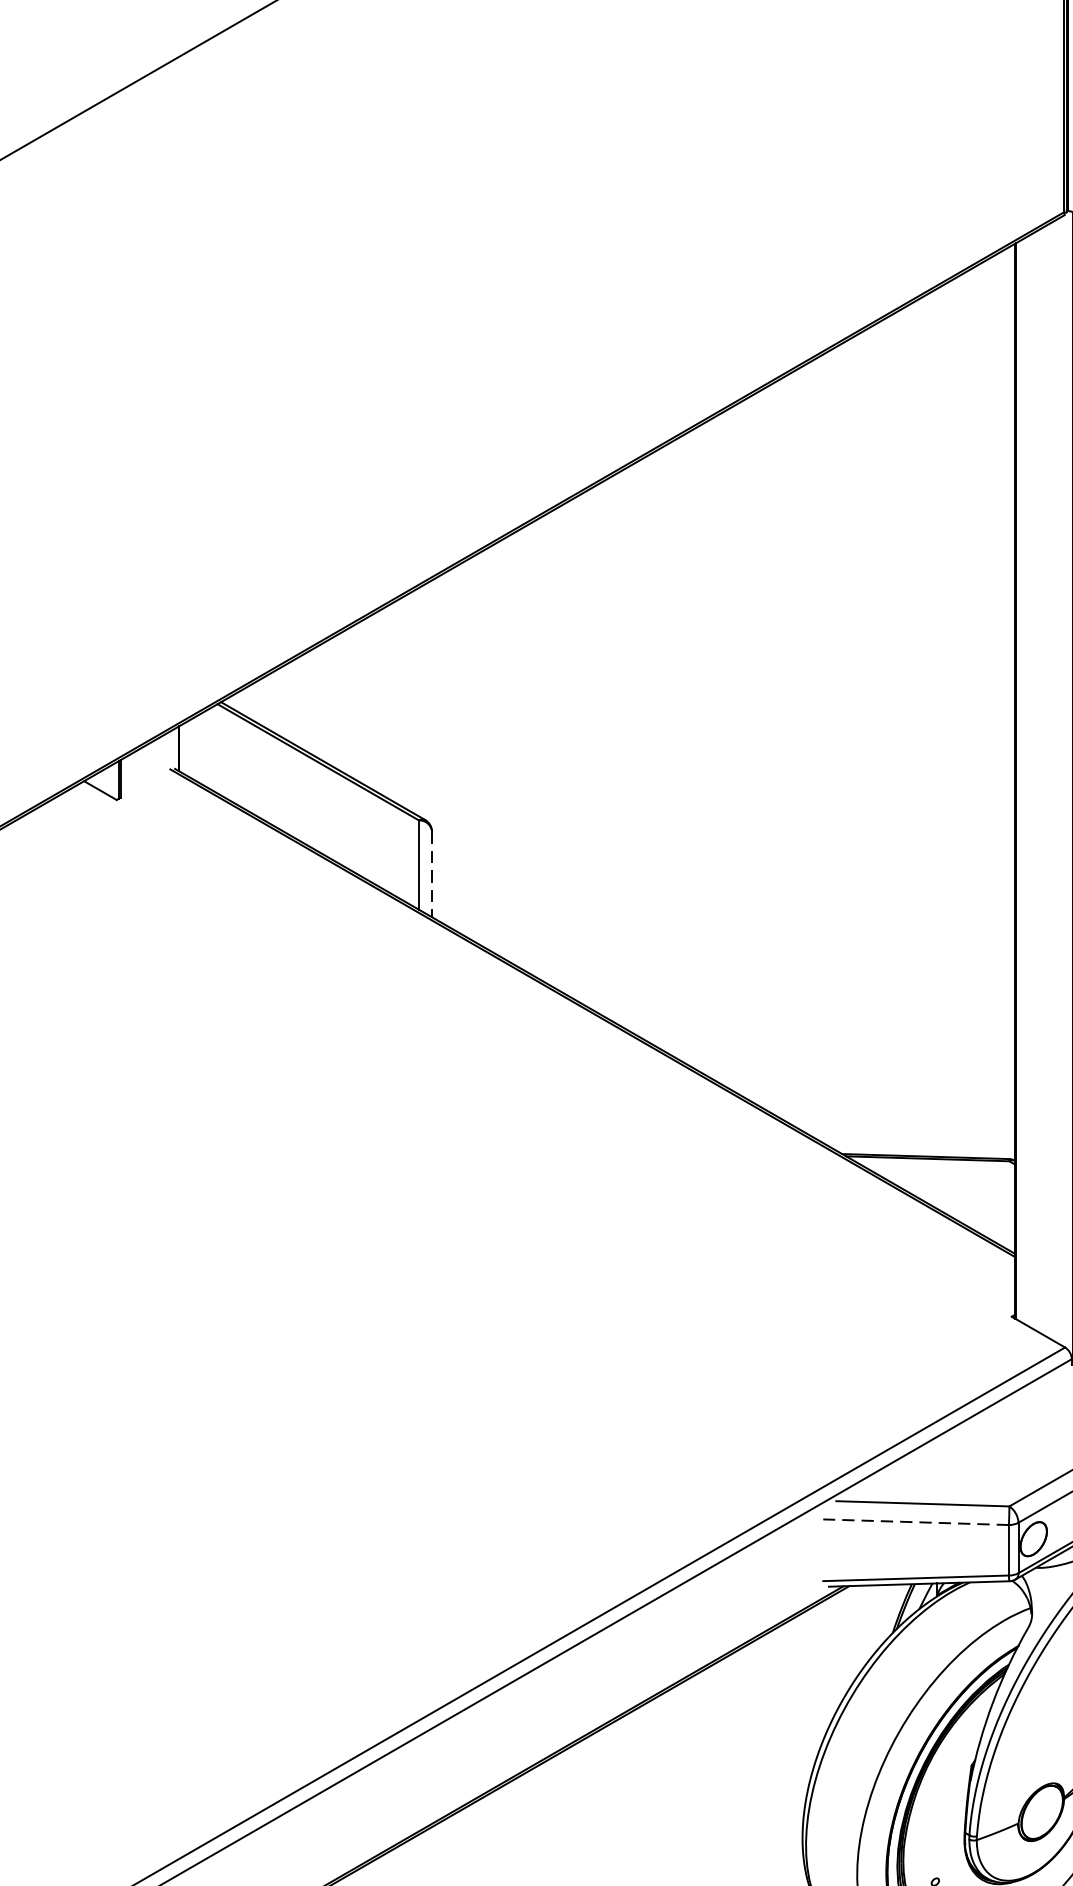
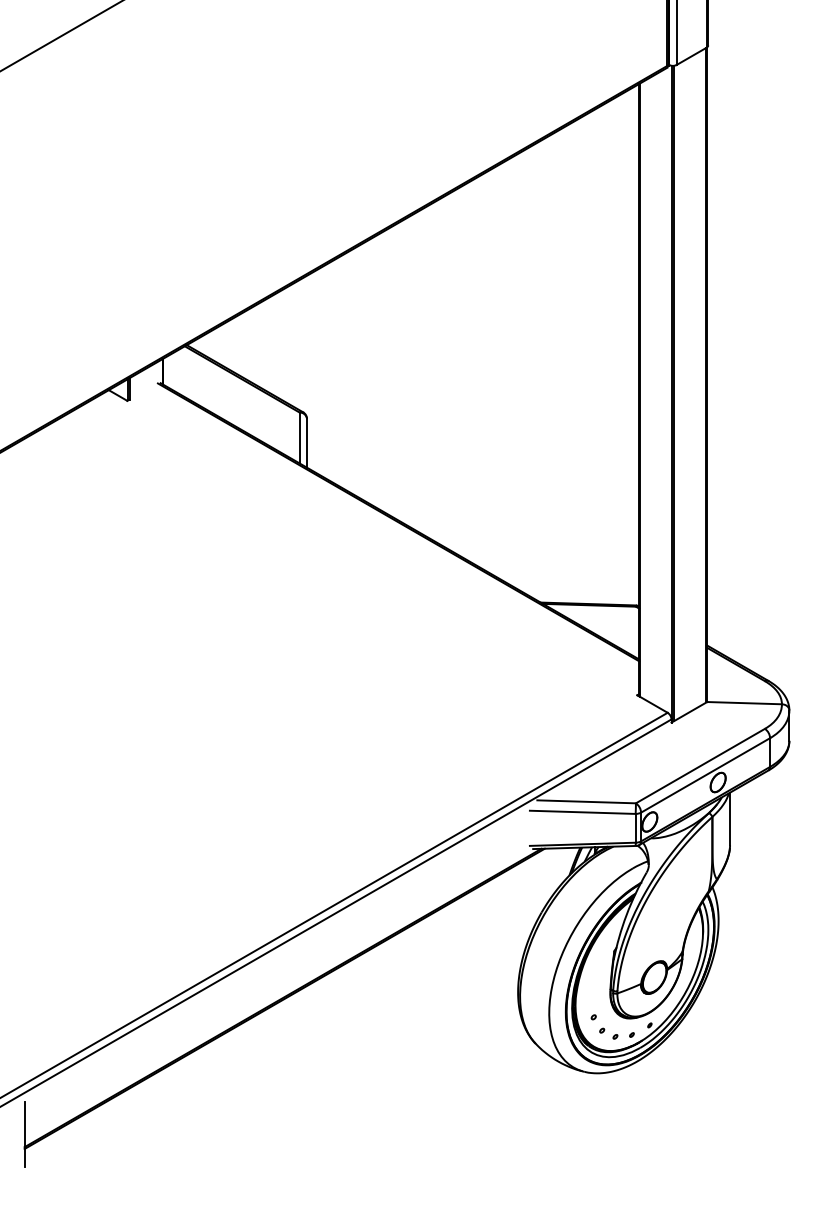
line: (432, 874) -> (307, 443), dashed -> solid
line: (915, 1522) -> (582, 812), dashed -> solid

